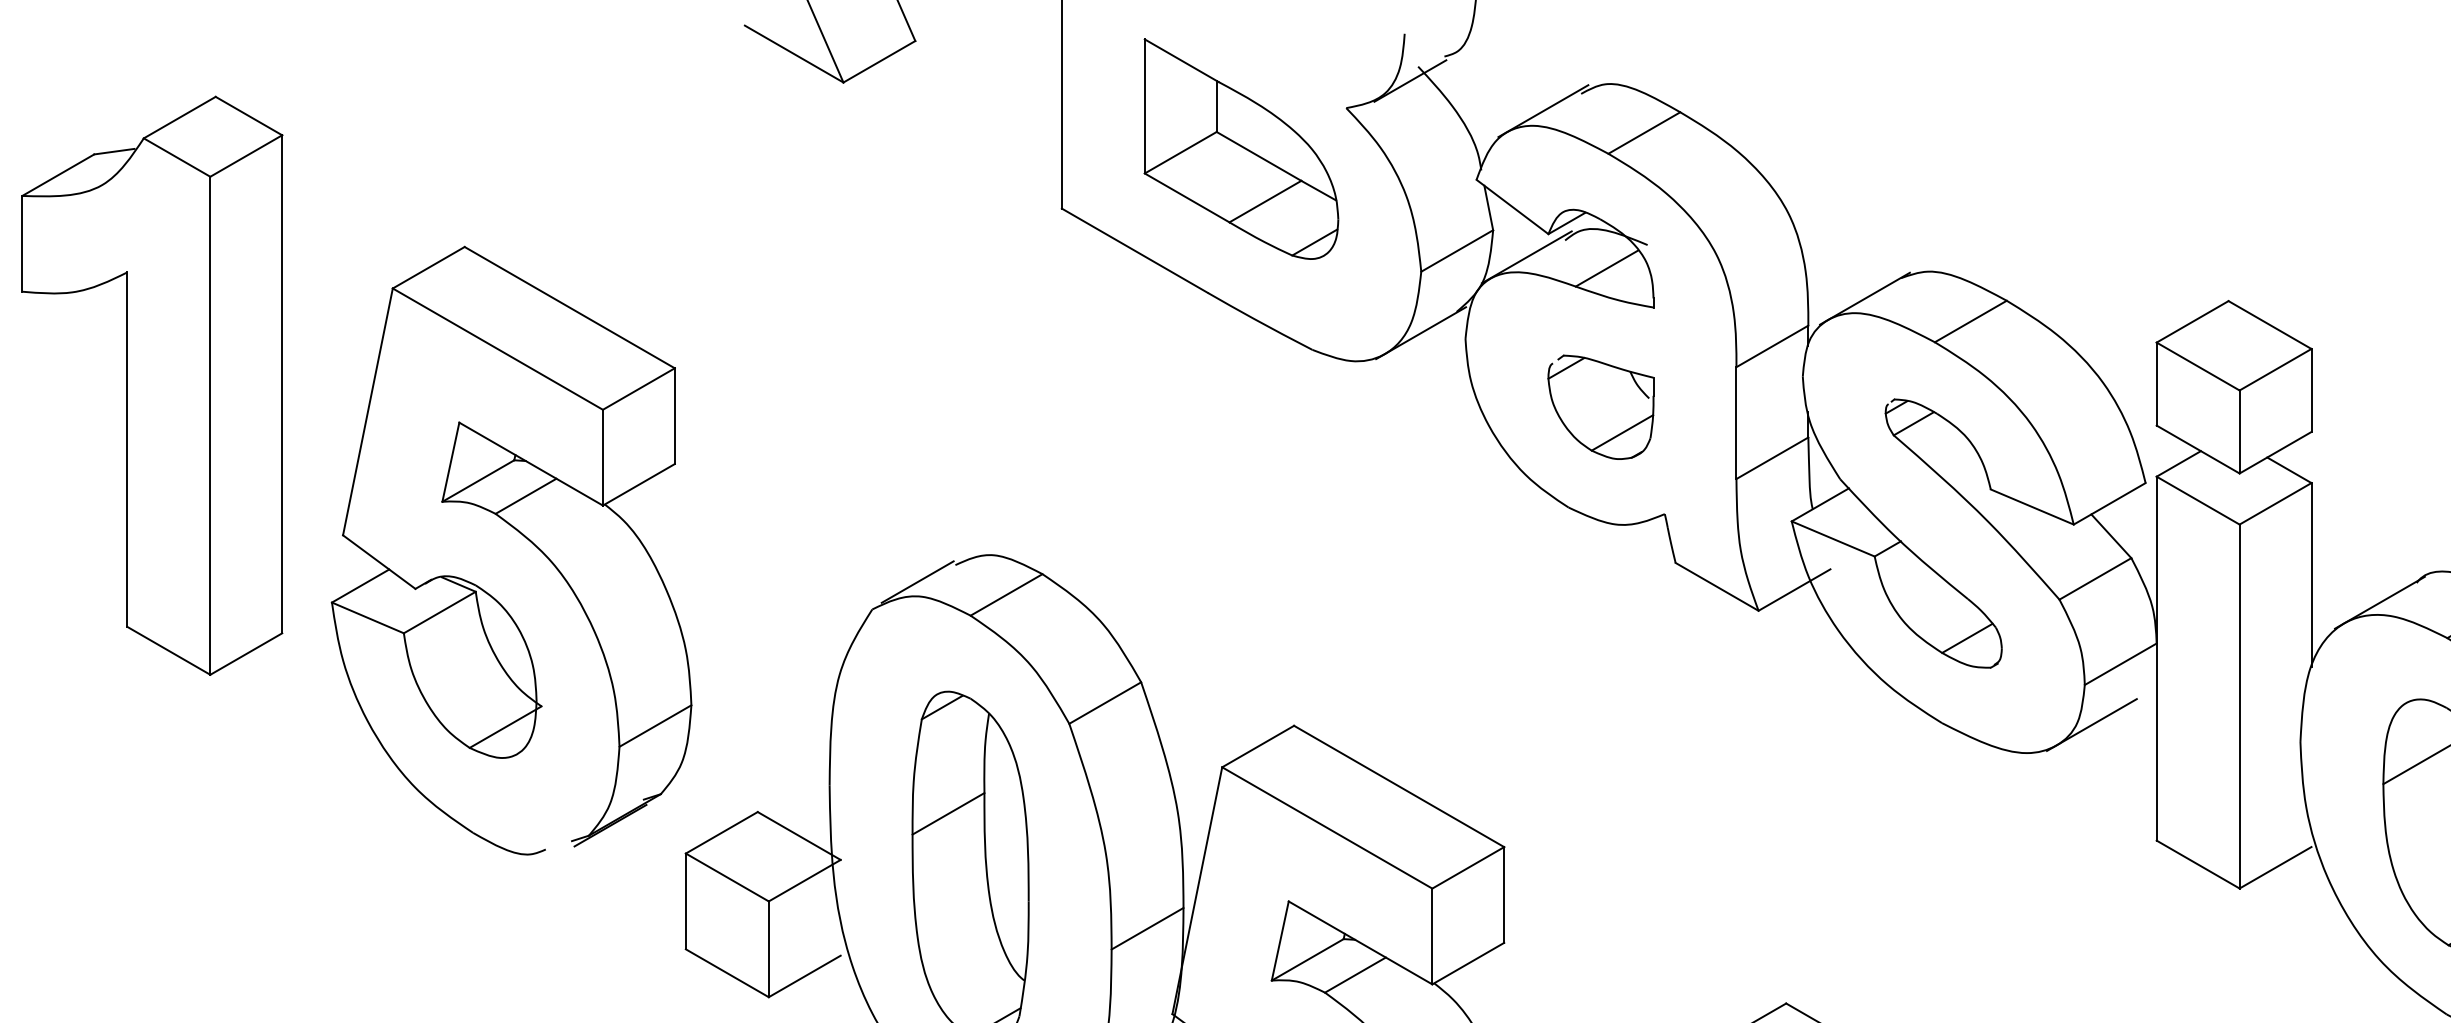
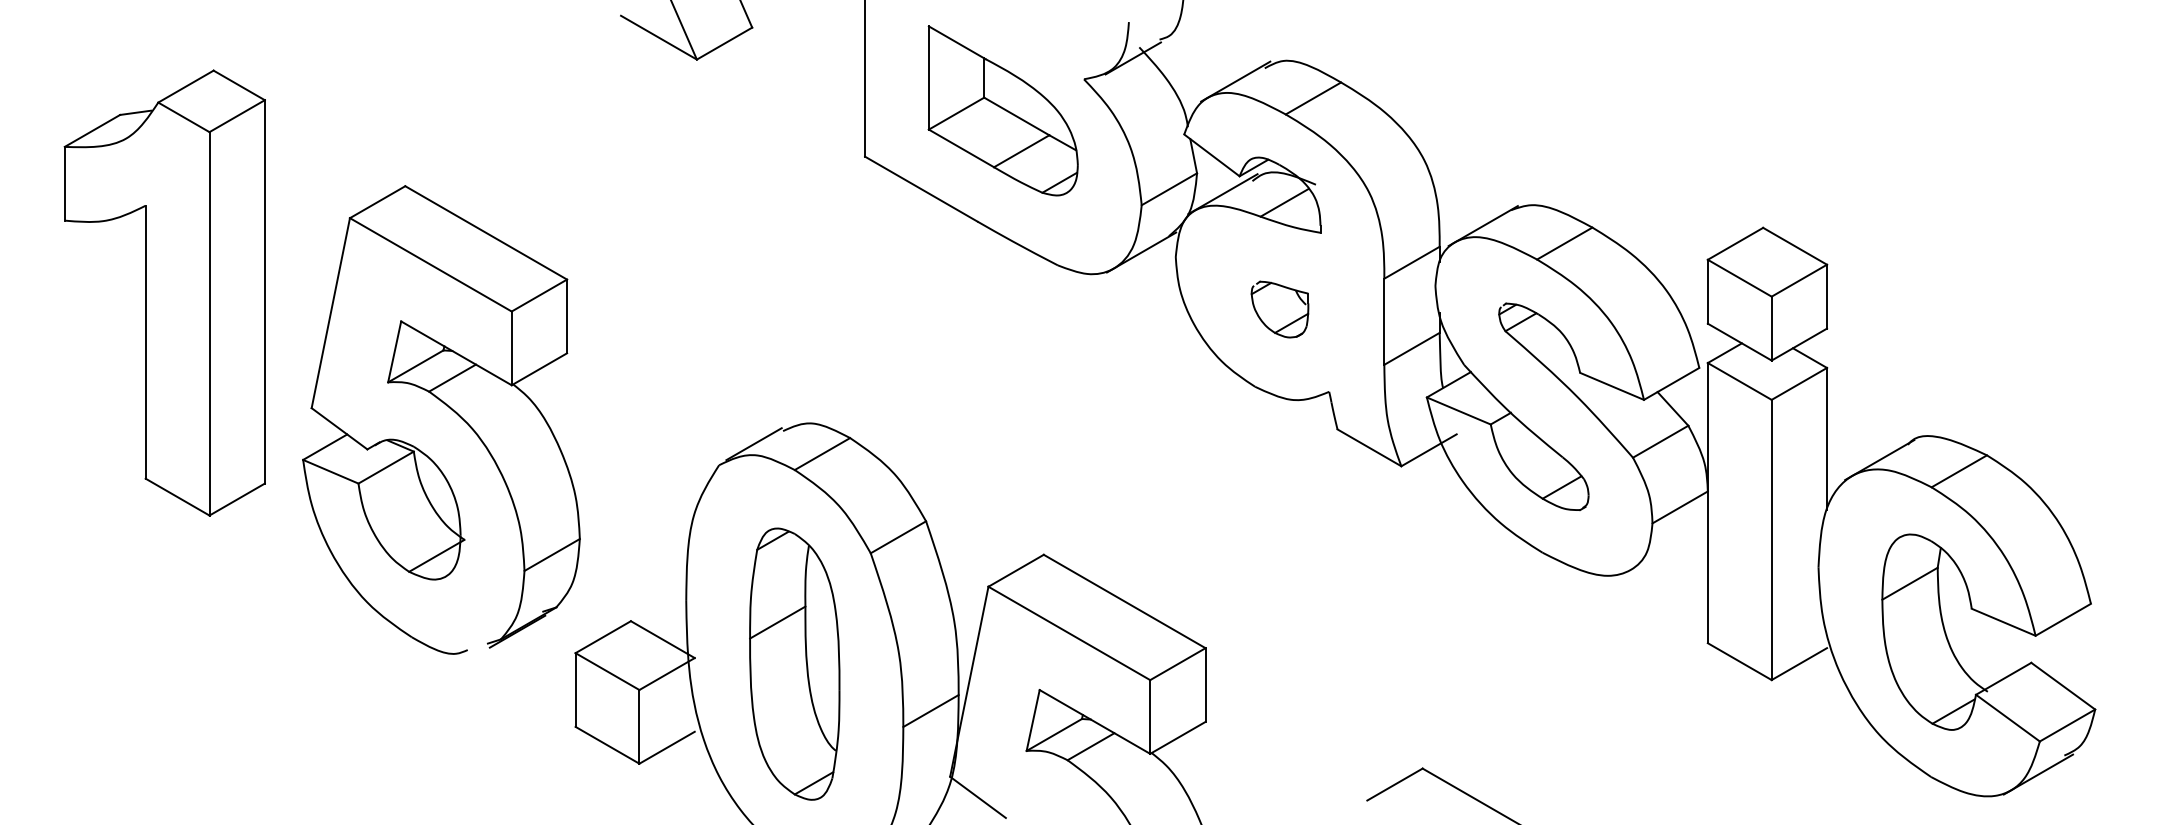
part: (1600, 407) -> (1279, 309), size x0.7
line: (2091, 725) -> (1657, 554), removed

